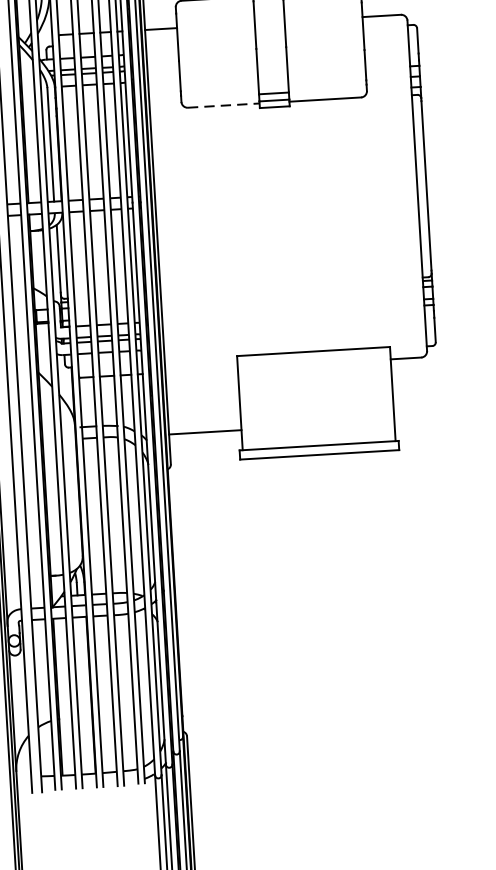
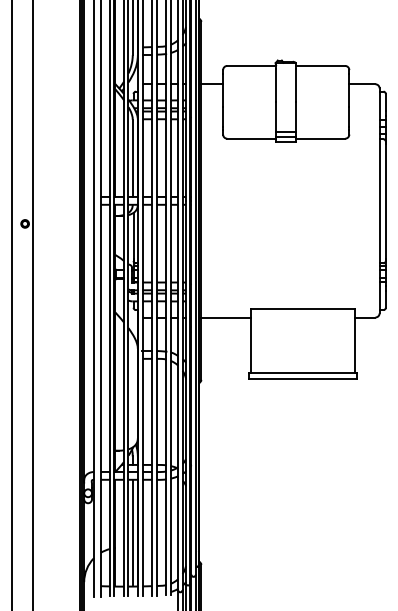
line: (224, 105) -> (252, 138), dashed -> solid
line: (204, 432) -> (225, 317), moved
line: (83, 694) -> (132, 532), added

